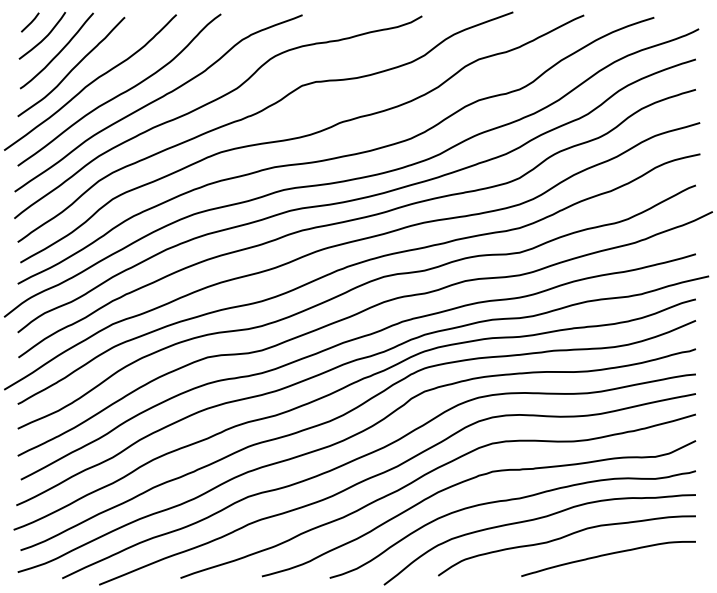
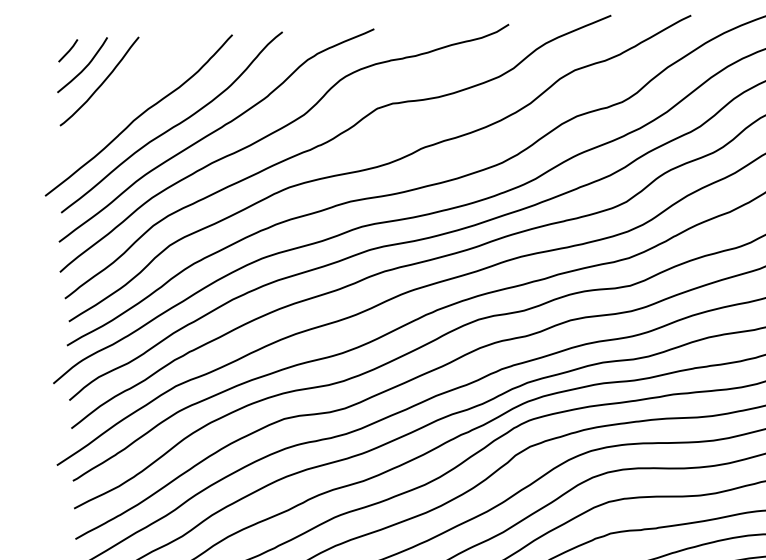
curve: (73, 67) -> (119, 99), removed

